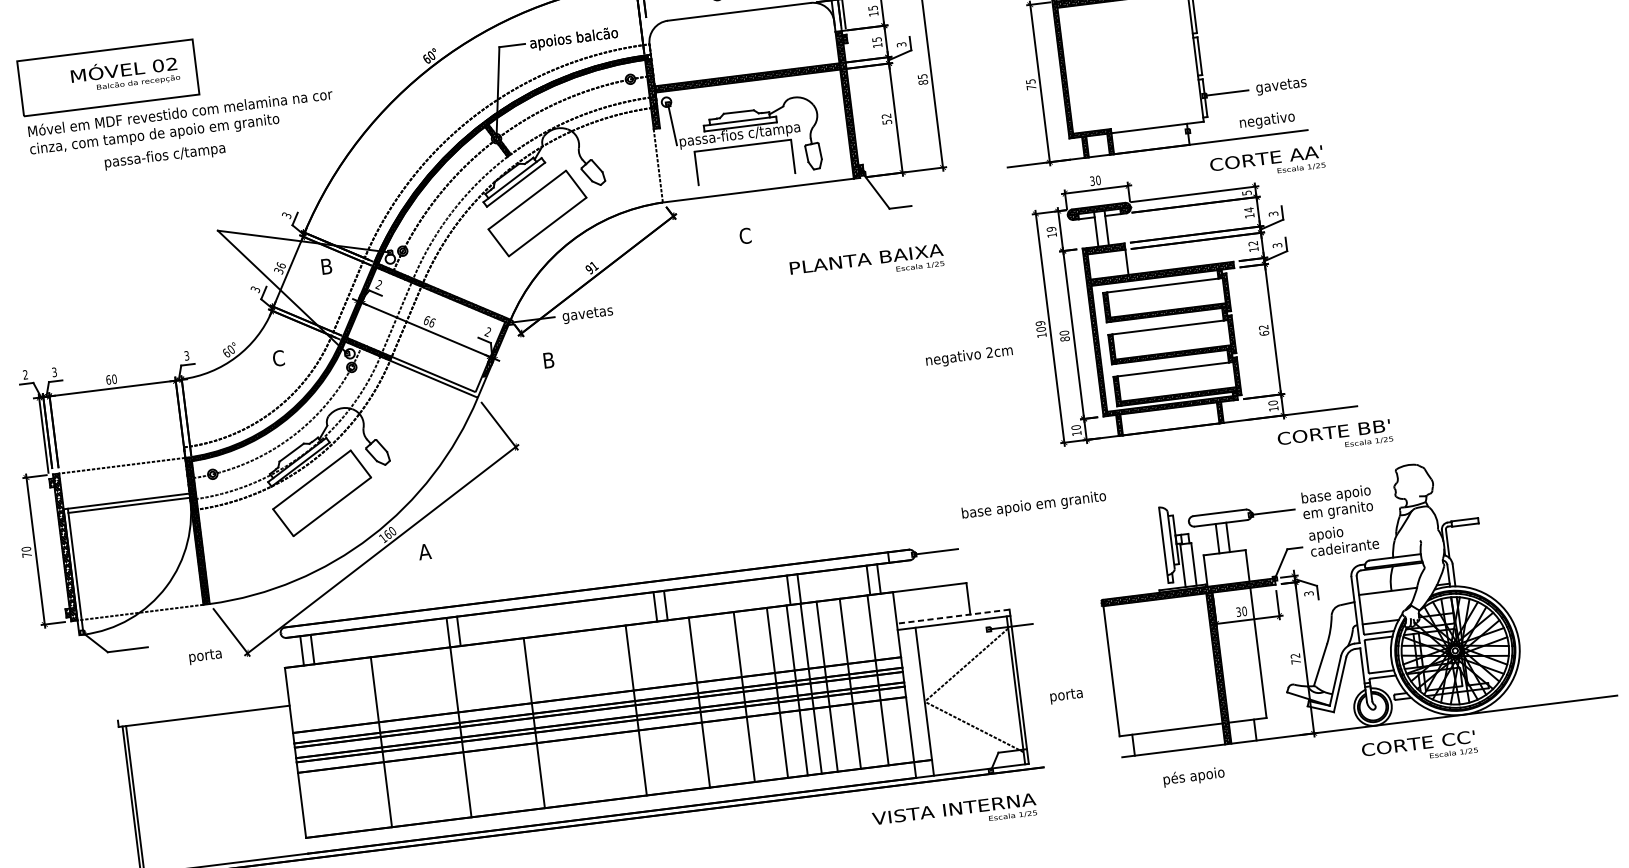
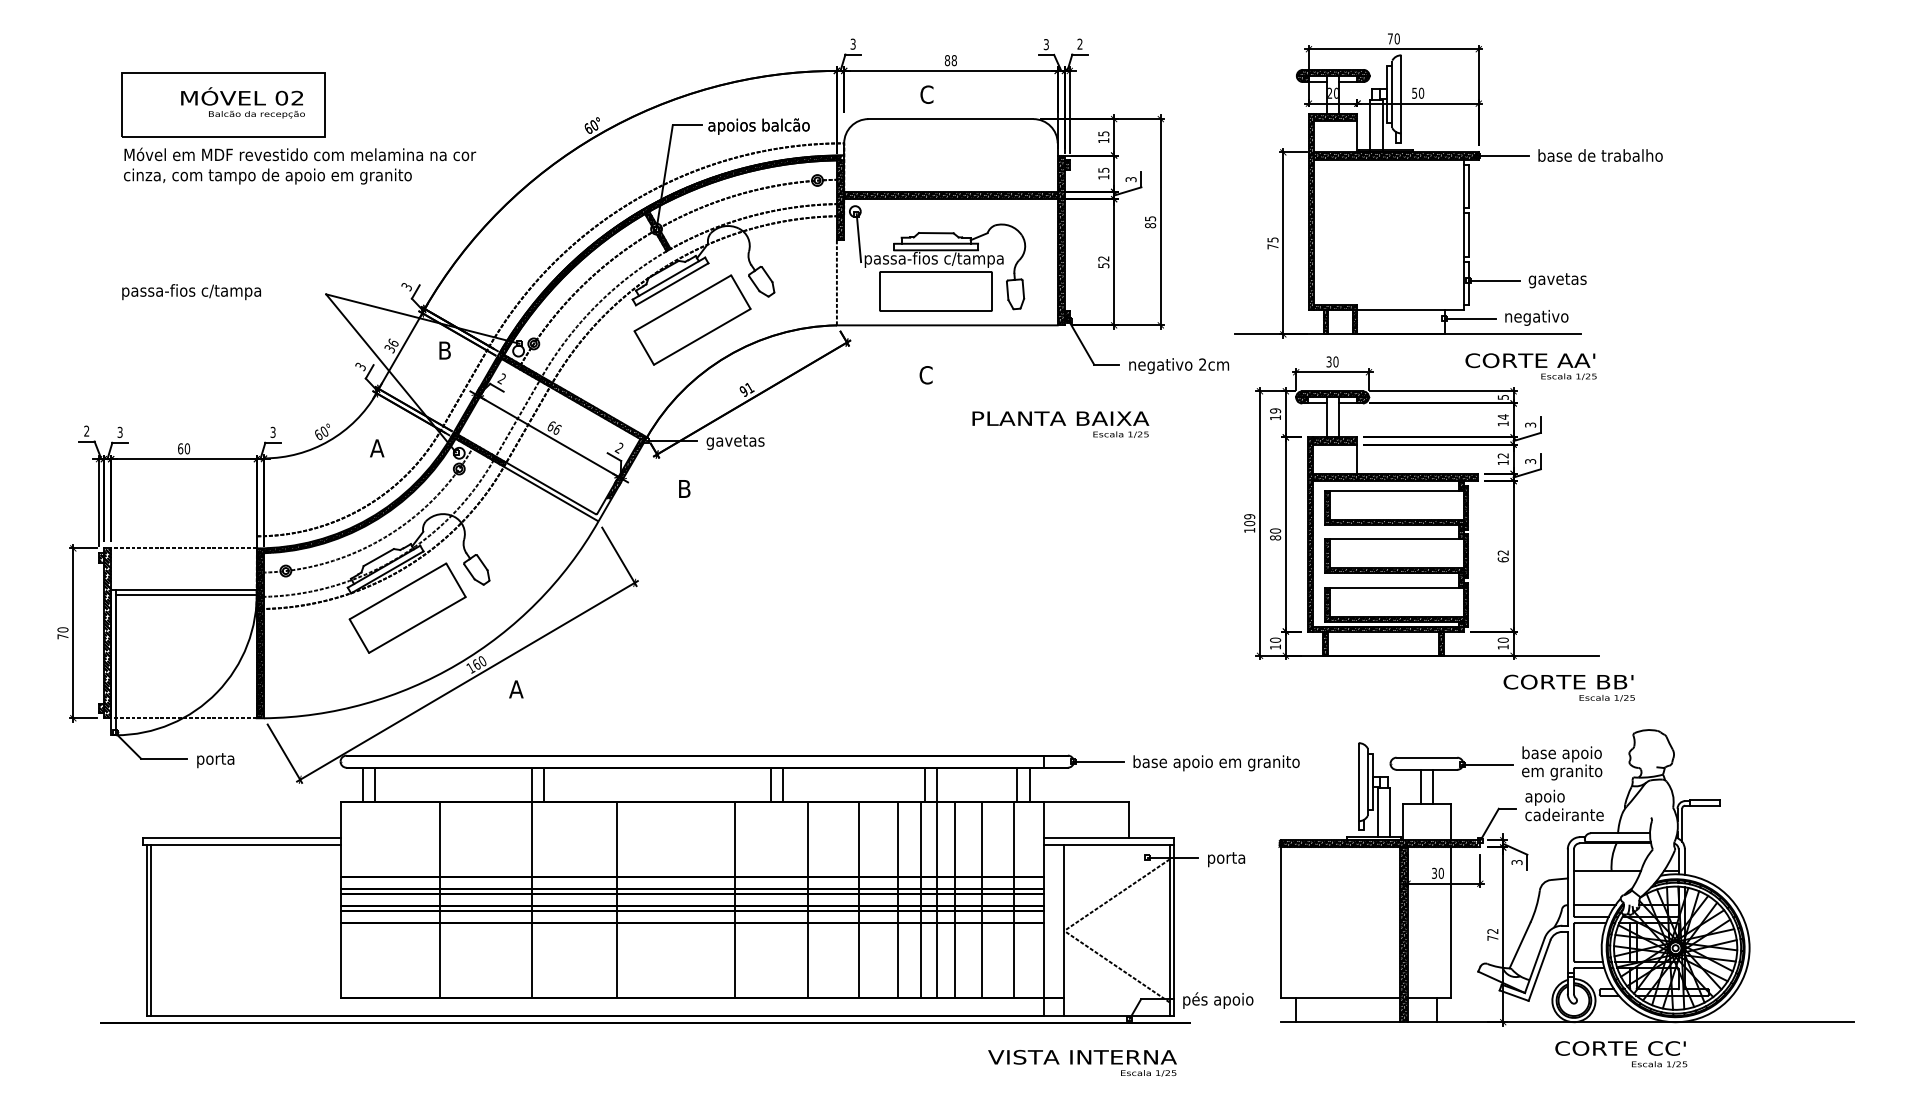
line: (1209, 128) -> (1469, 318), added
text: (164, 156) -> (191, 292), moved
line: (746, 179) -> (935, 310), added
text: (969, 356) -> (1179, 366), moved
text: (278, 358) -> (377, 448), C -> A
text: (1034, 505) -> (1216, 763), moved
line: (953, 617) -> (1108, 838), dashed -> solid
text: (205, 656) -> (215, 760), moved
text: (1066, 695) -> (1226, 859), moved
line: (203, 710) -> (241, 838), added
text: (1194, 776) -> (1218, 1000), moved

